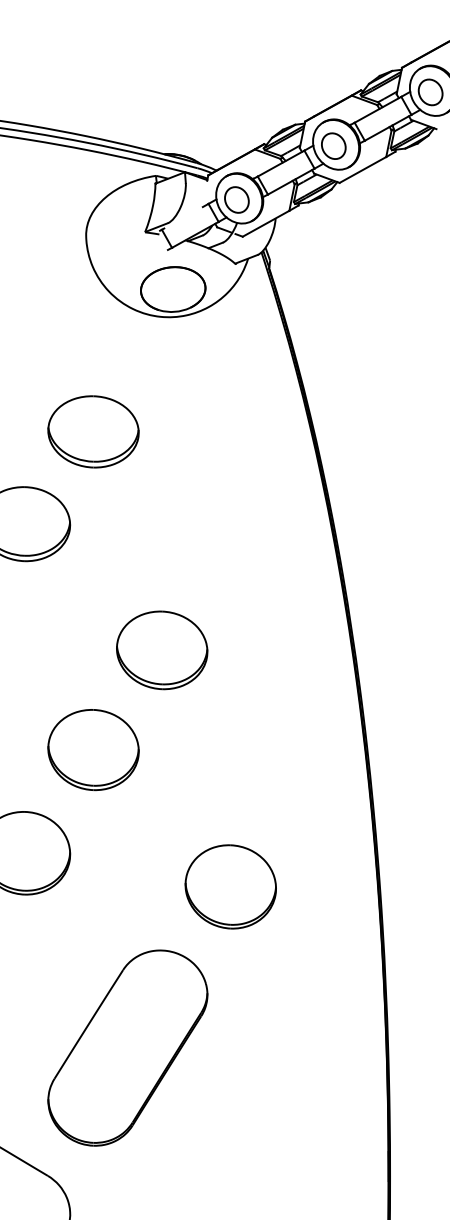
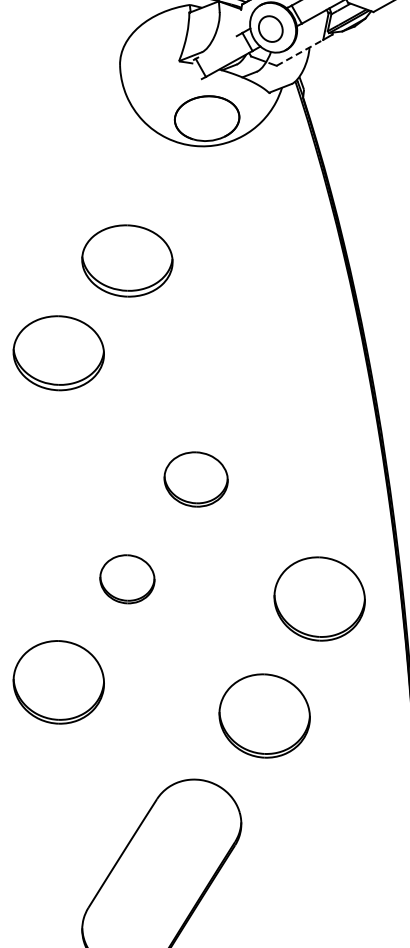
line: (266, 223) -> (300, 52), solid -> dashed
part: (162, 650) -> (196, 479), size x0.7
part: (93, 750) -> (127, 579), size x0.6
part: (285, 769) -> (319, 598), added

